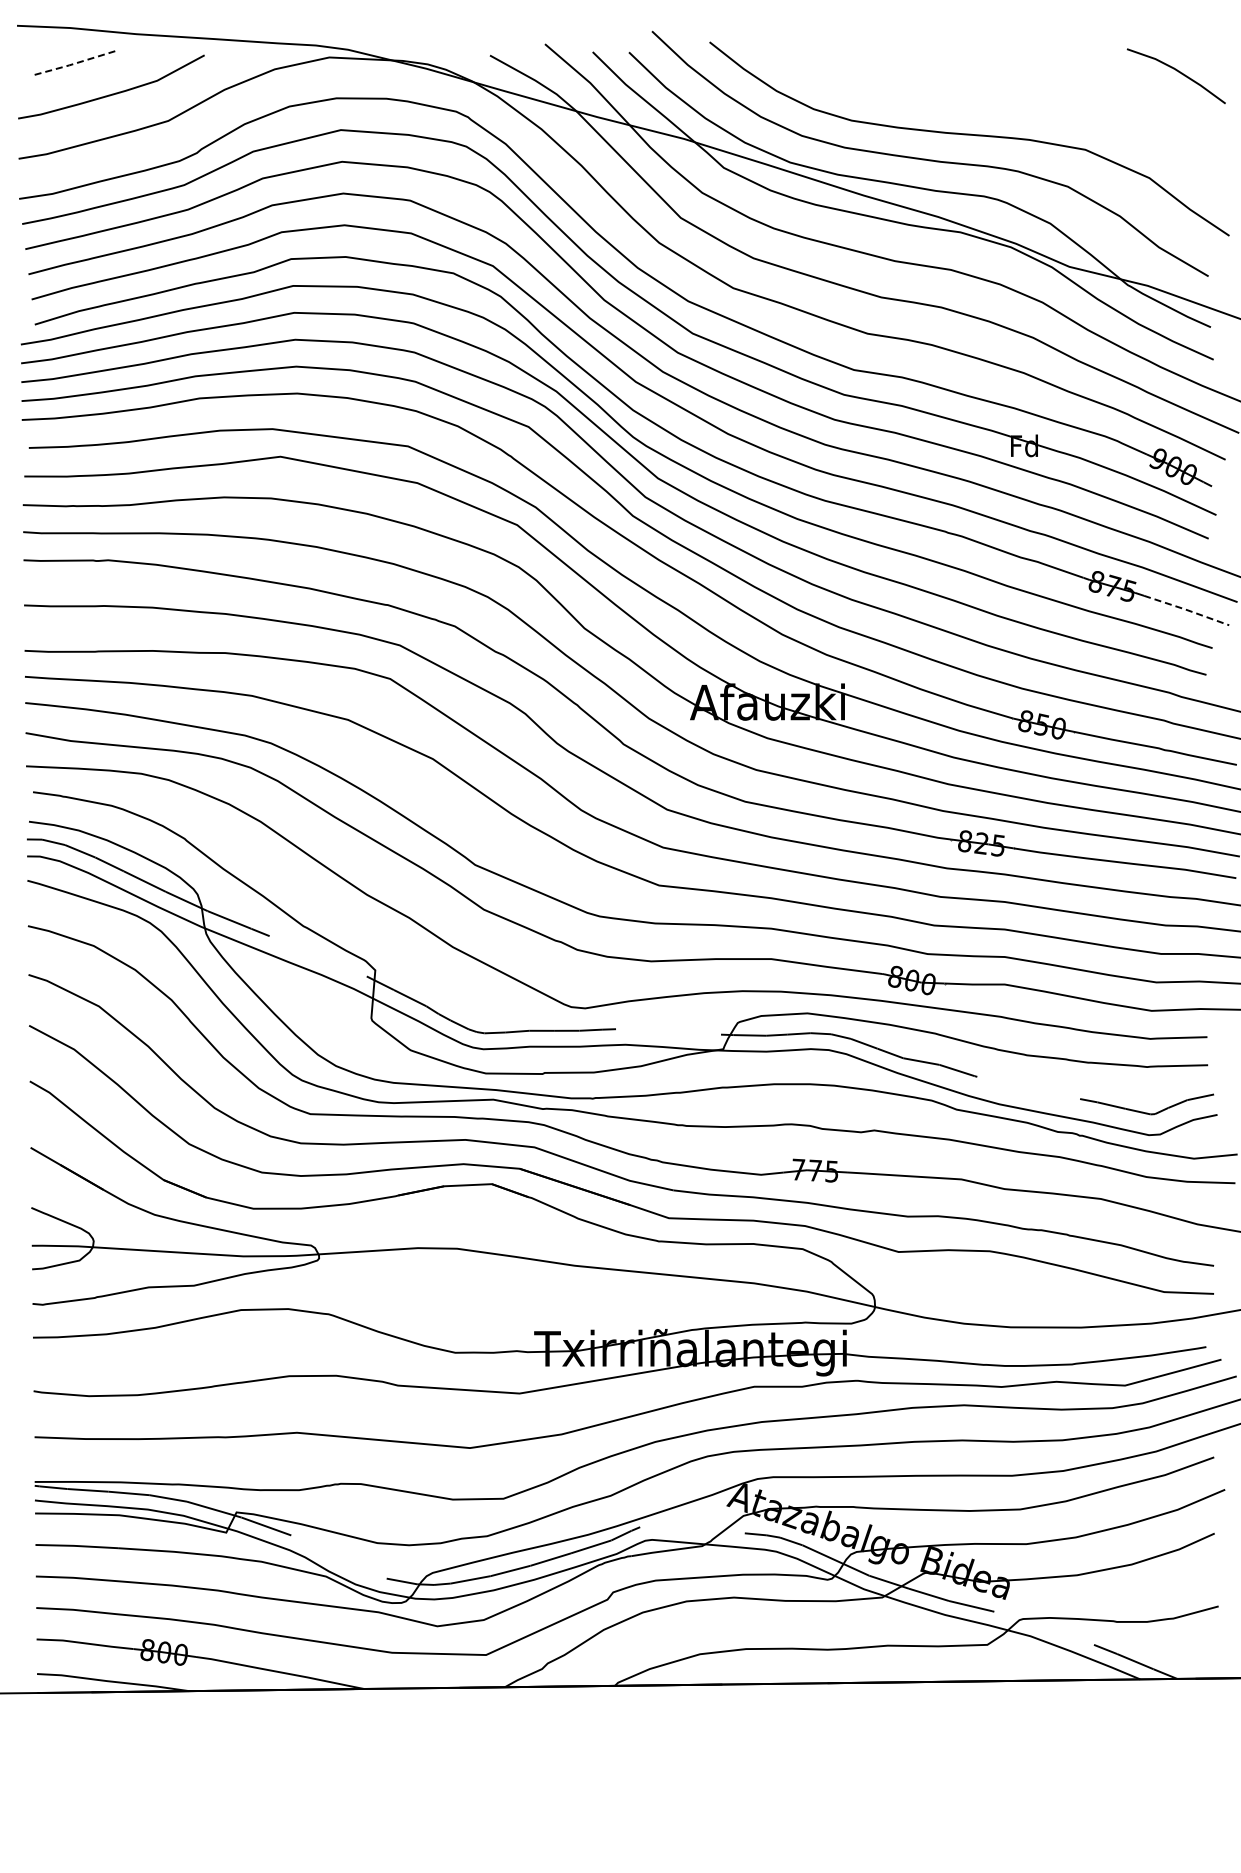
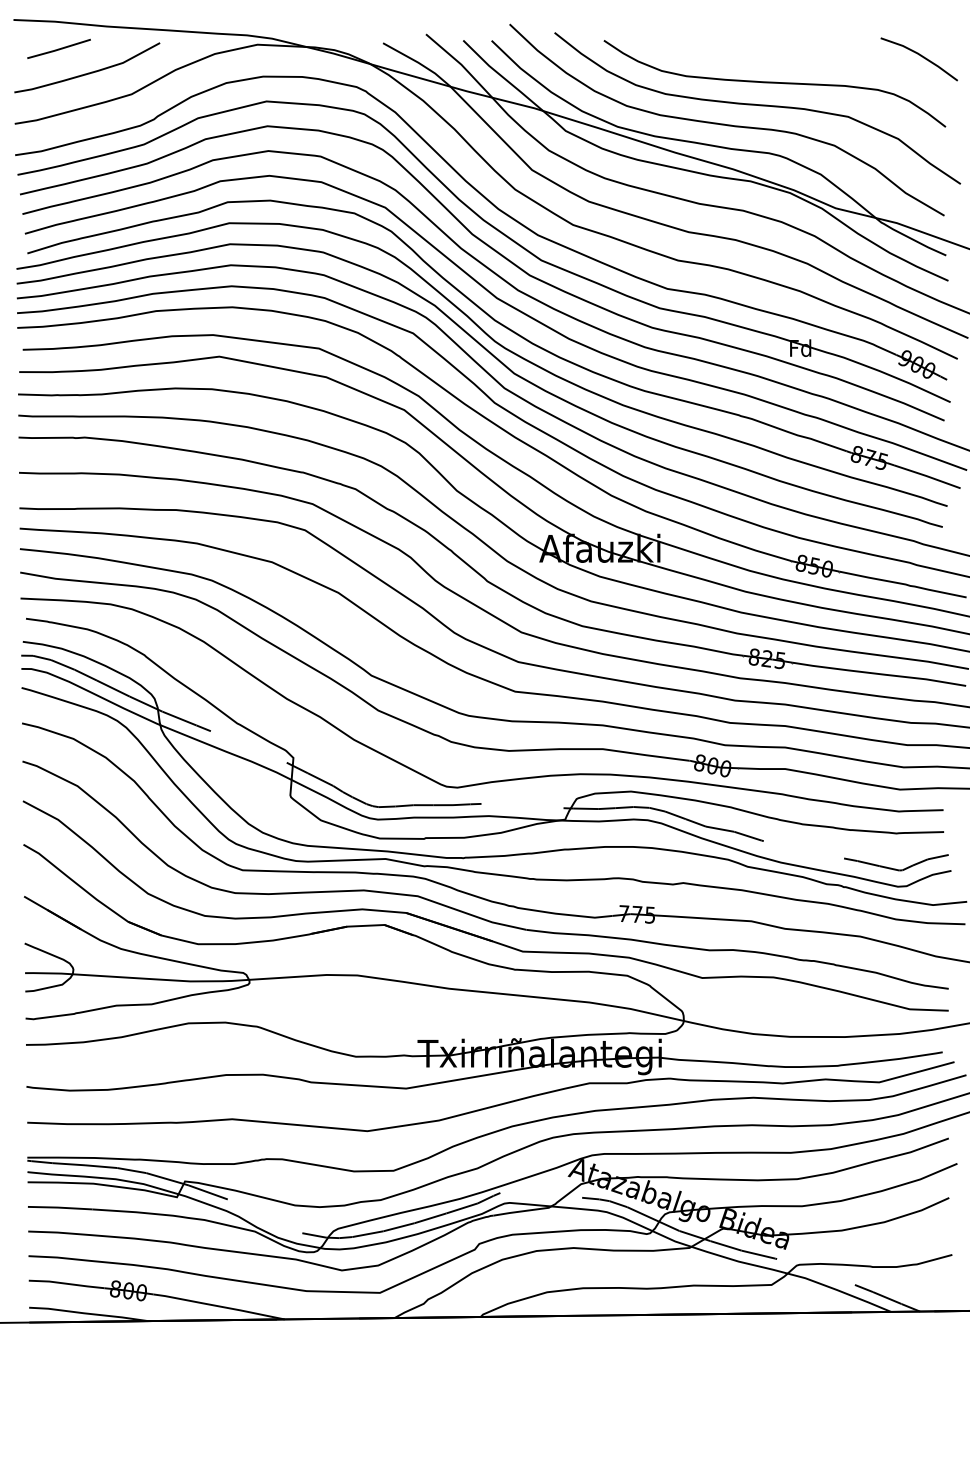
line: (75, 63) -> (59, 49), dashed -> solid
curve: (991, 106) -> (774, 83), added
line: (1186, 609) -> (927, 476), dashed -> solid

